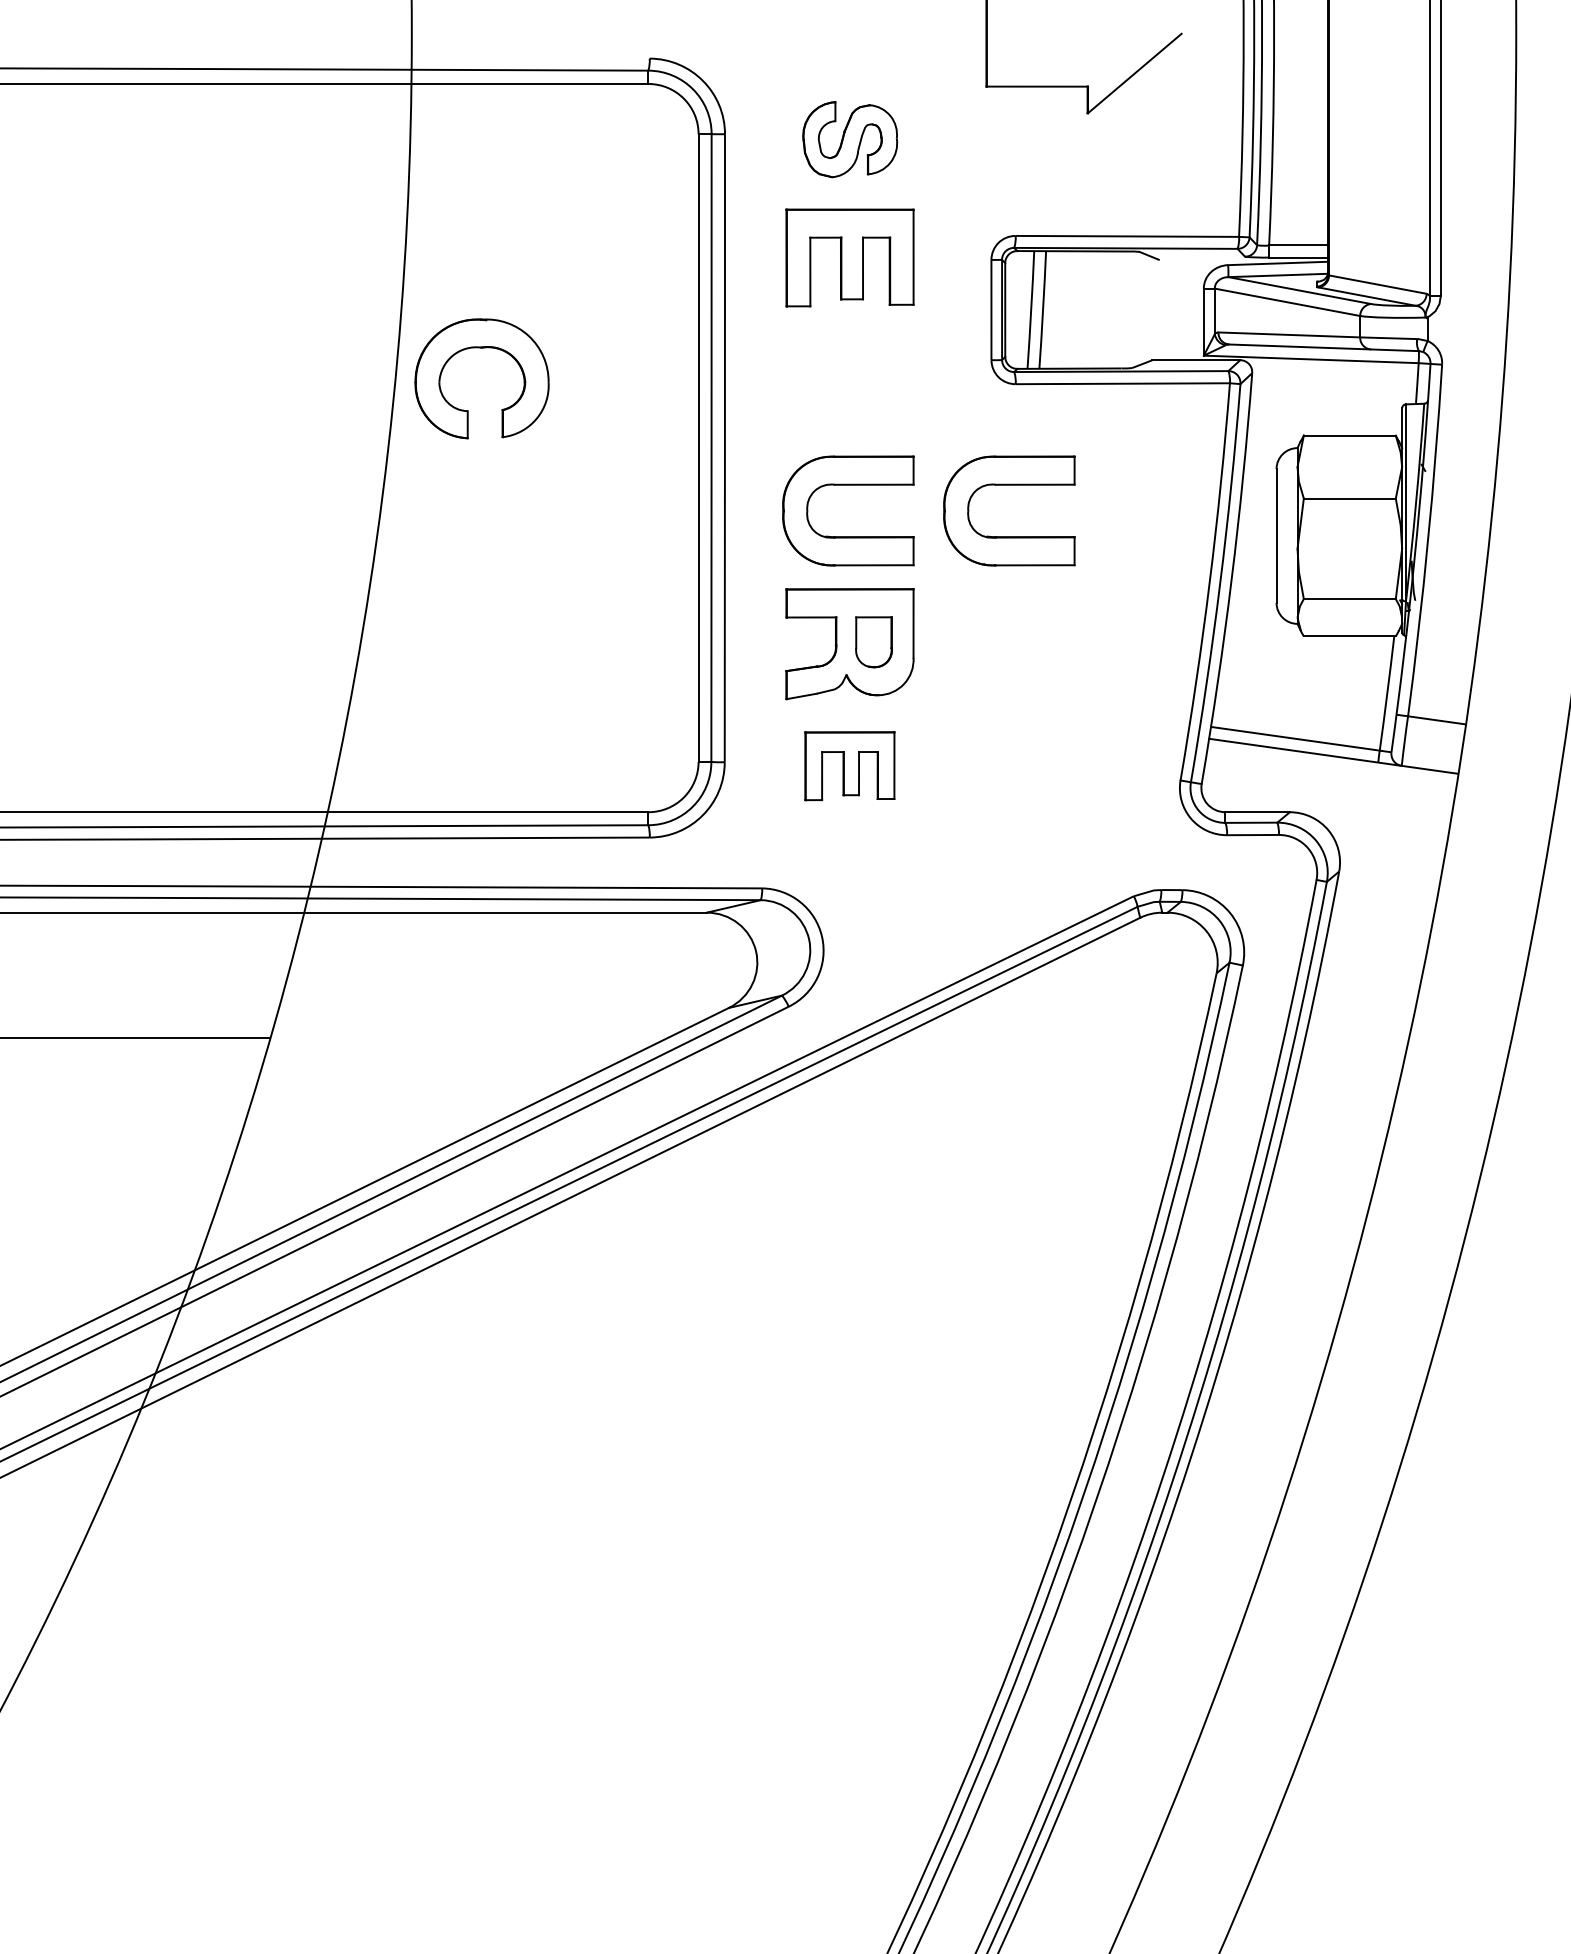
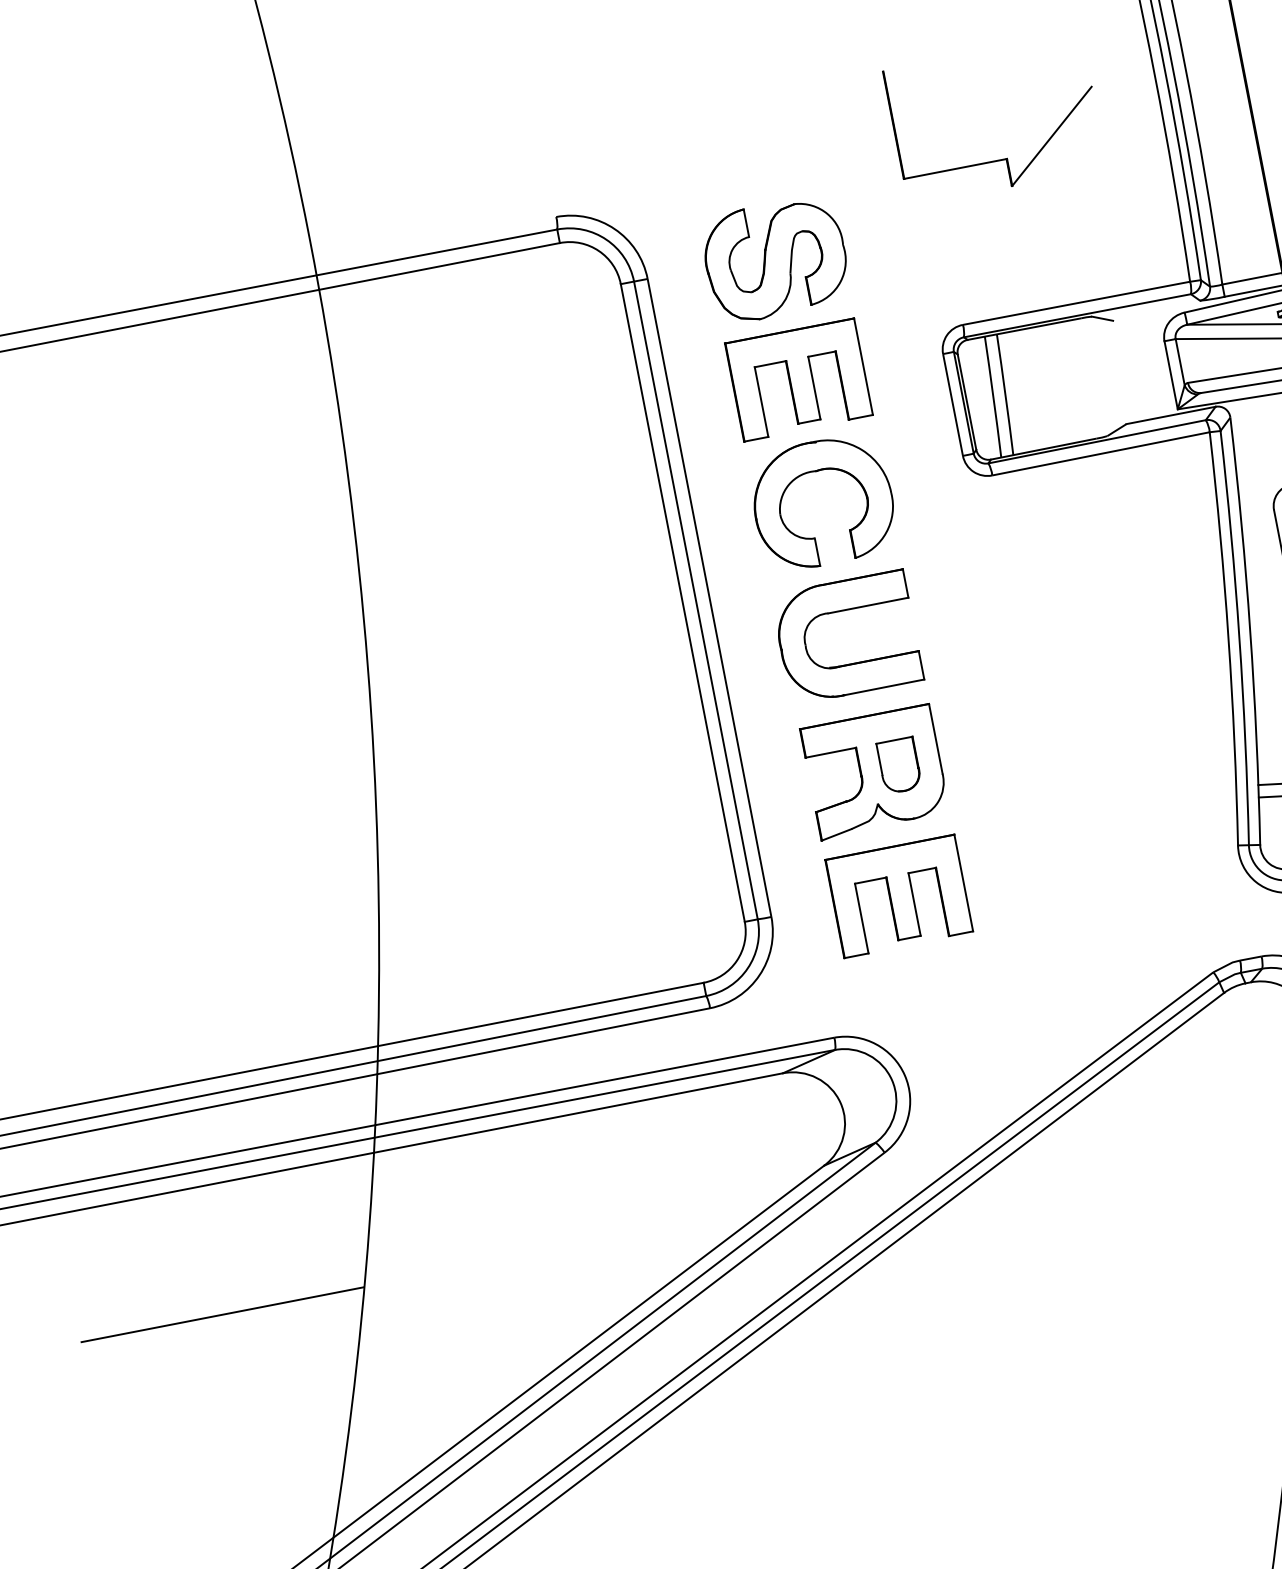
part: (850, 139) -> (776, 259), size x1.43
part: (481, 348) -> (816, 472), moved
part: (1009, 485) -> (1006, 579), removed
part: (849, 765) -> (898, 895), size x1.43

